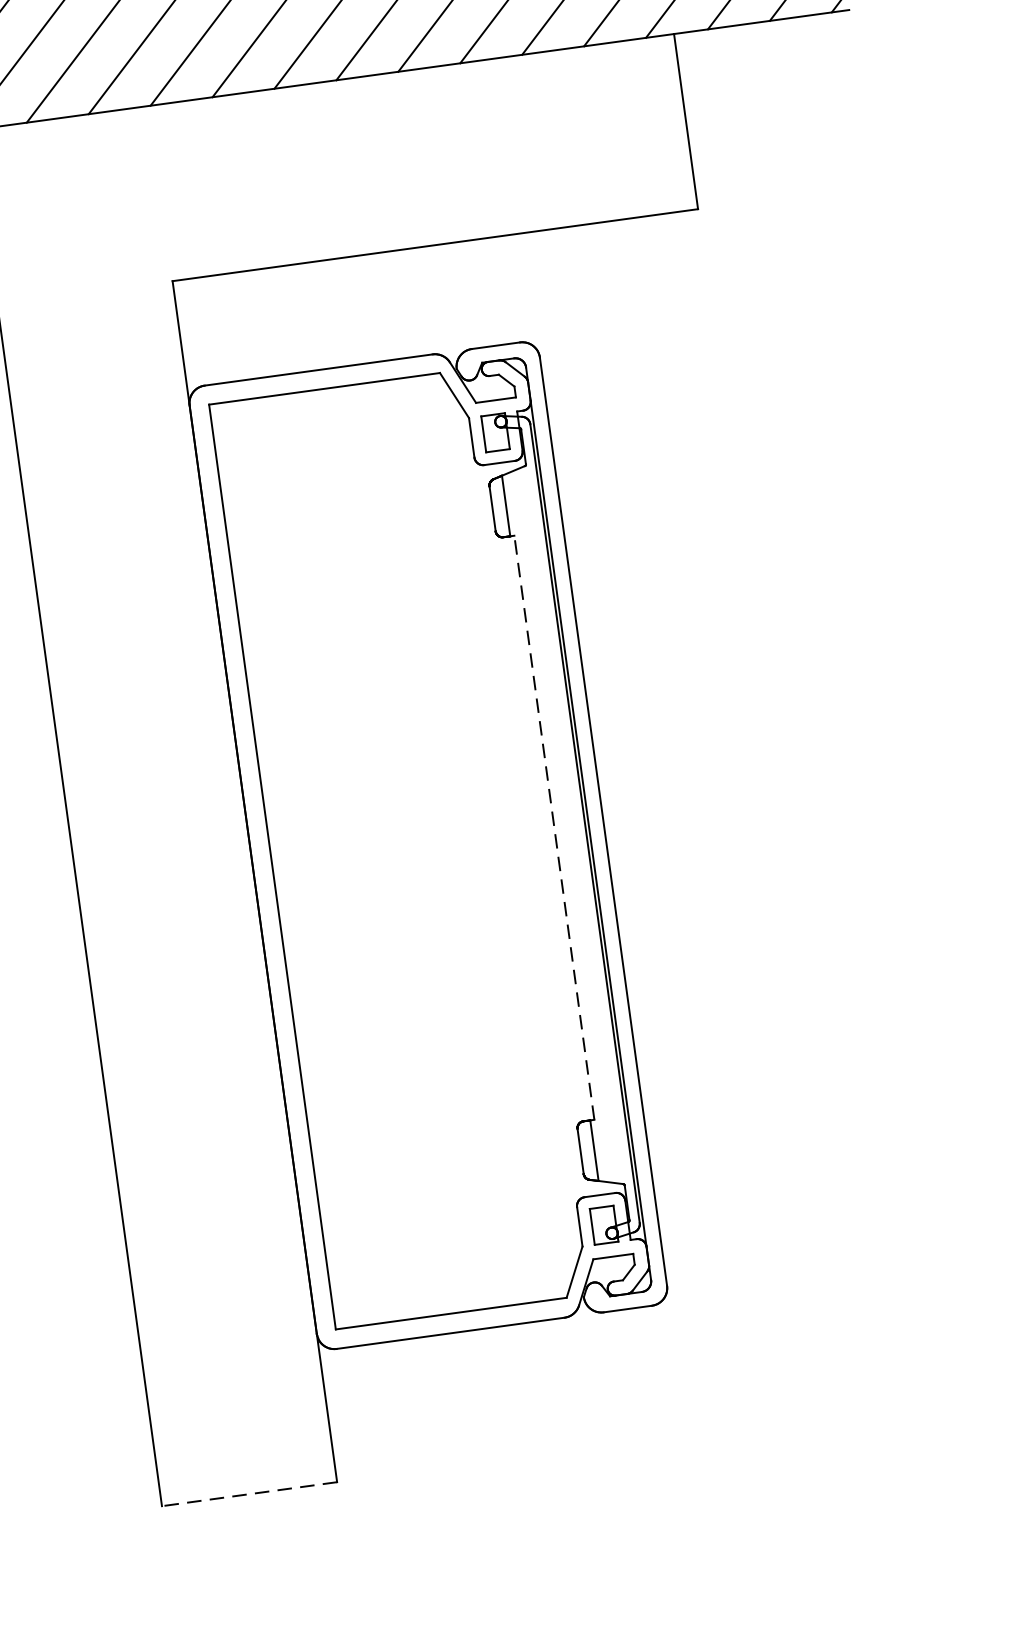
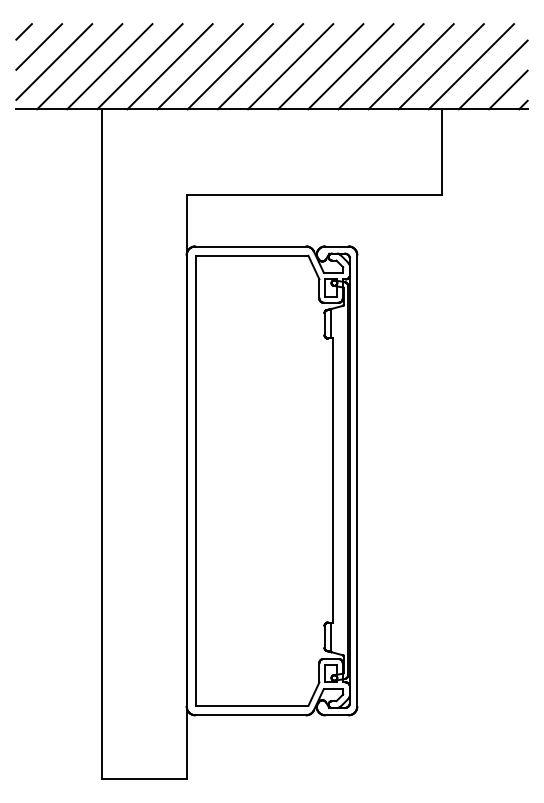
line: (554, 827) -> (333, 480), dashed -> solid
line: (250, 1493) -> (144, 778), dashed -> solid

